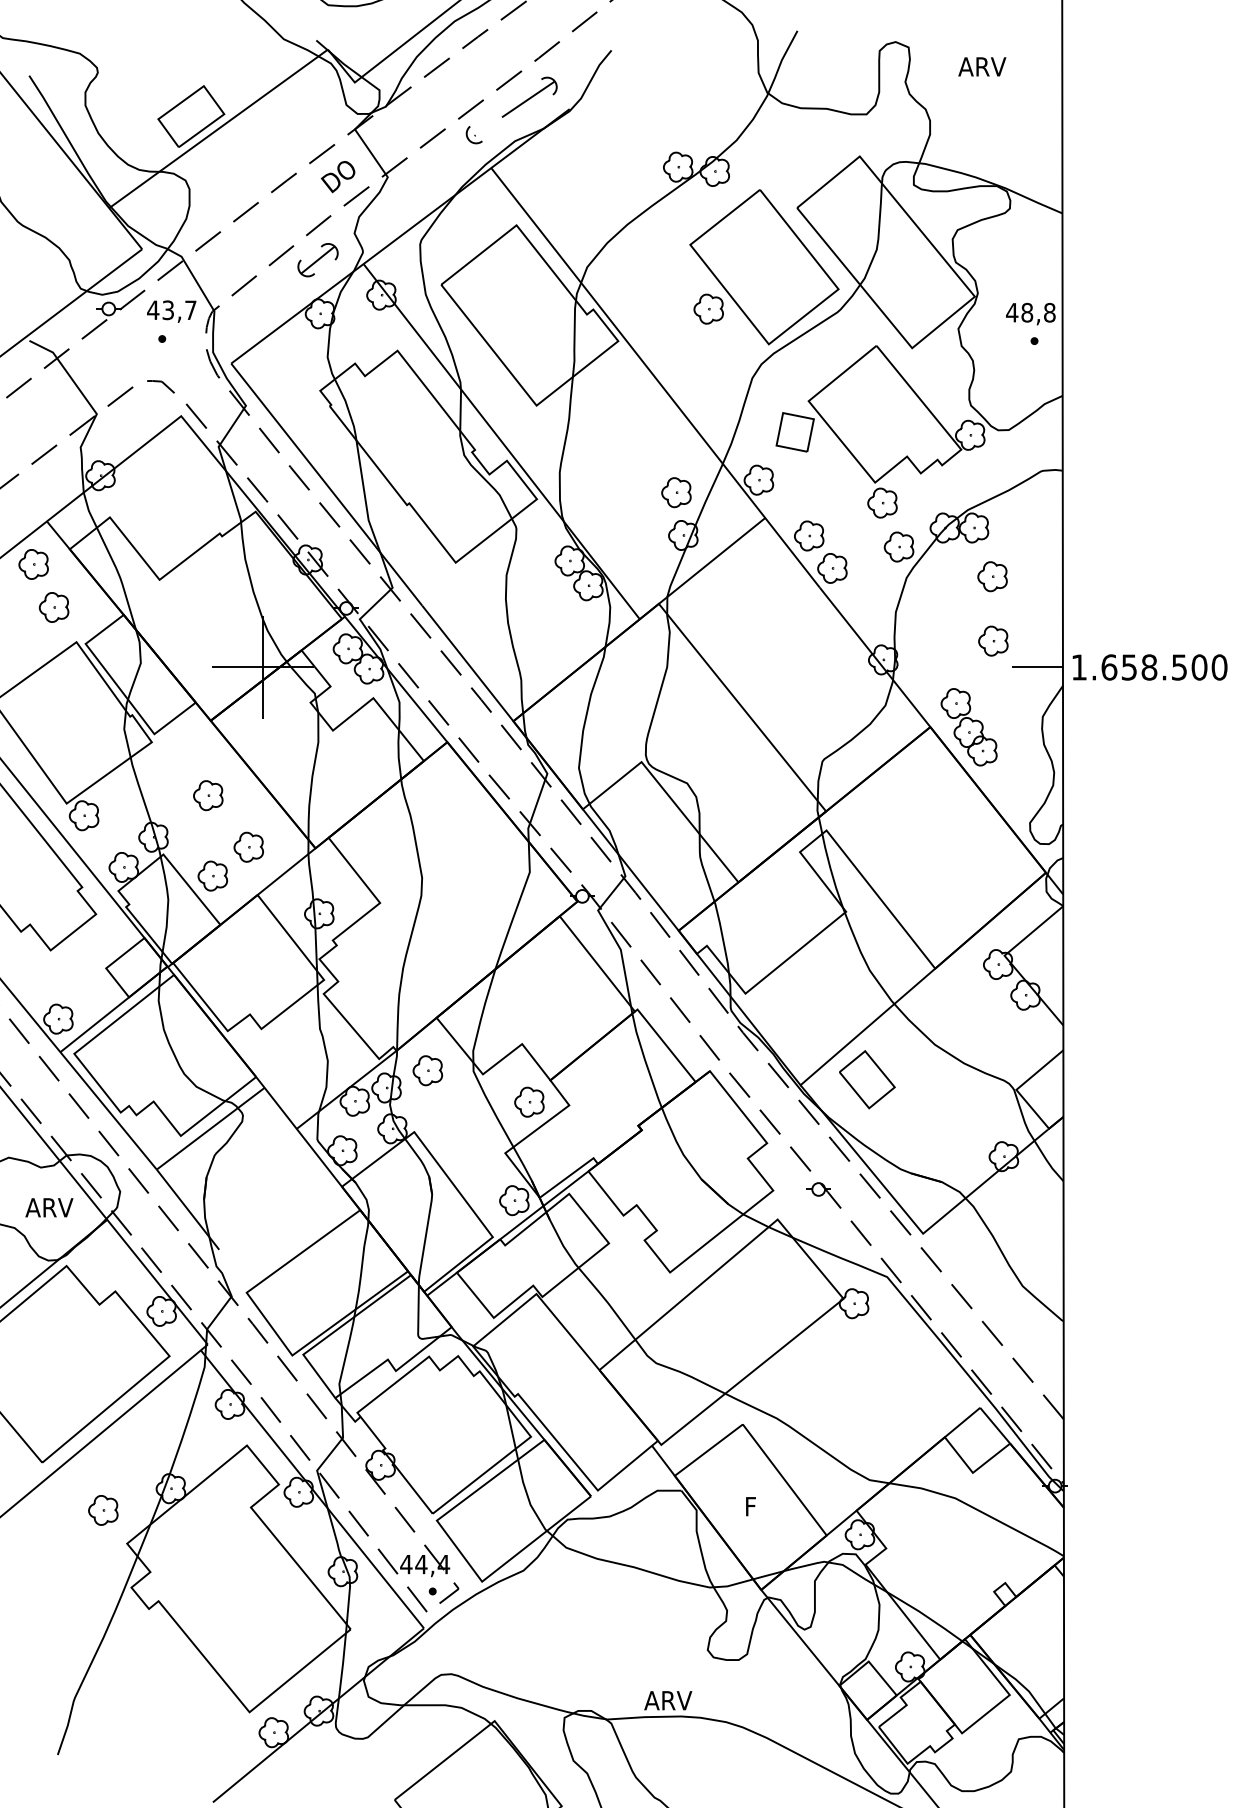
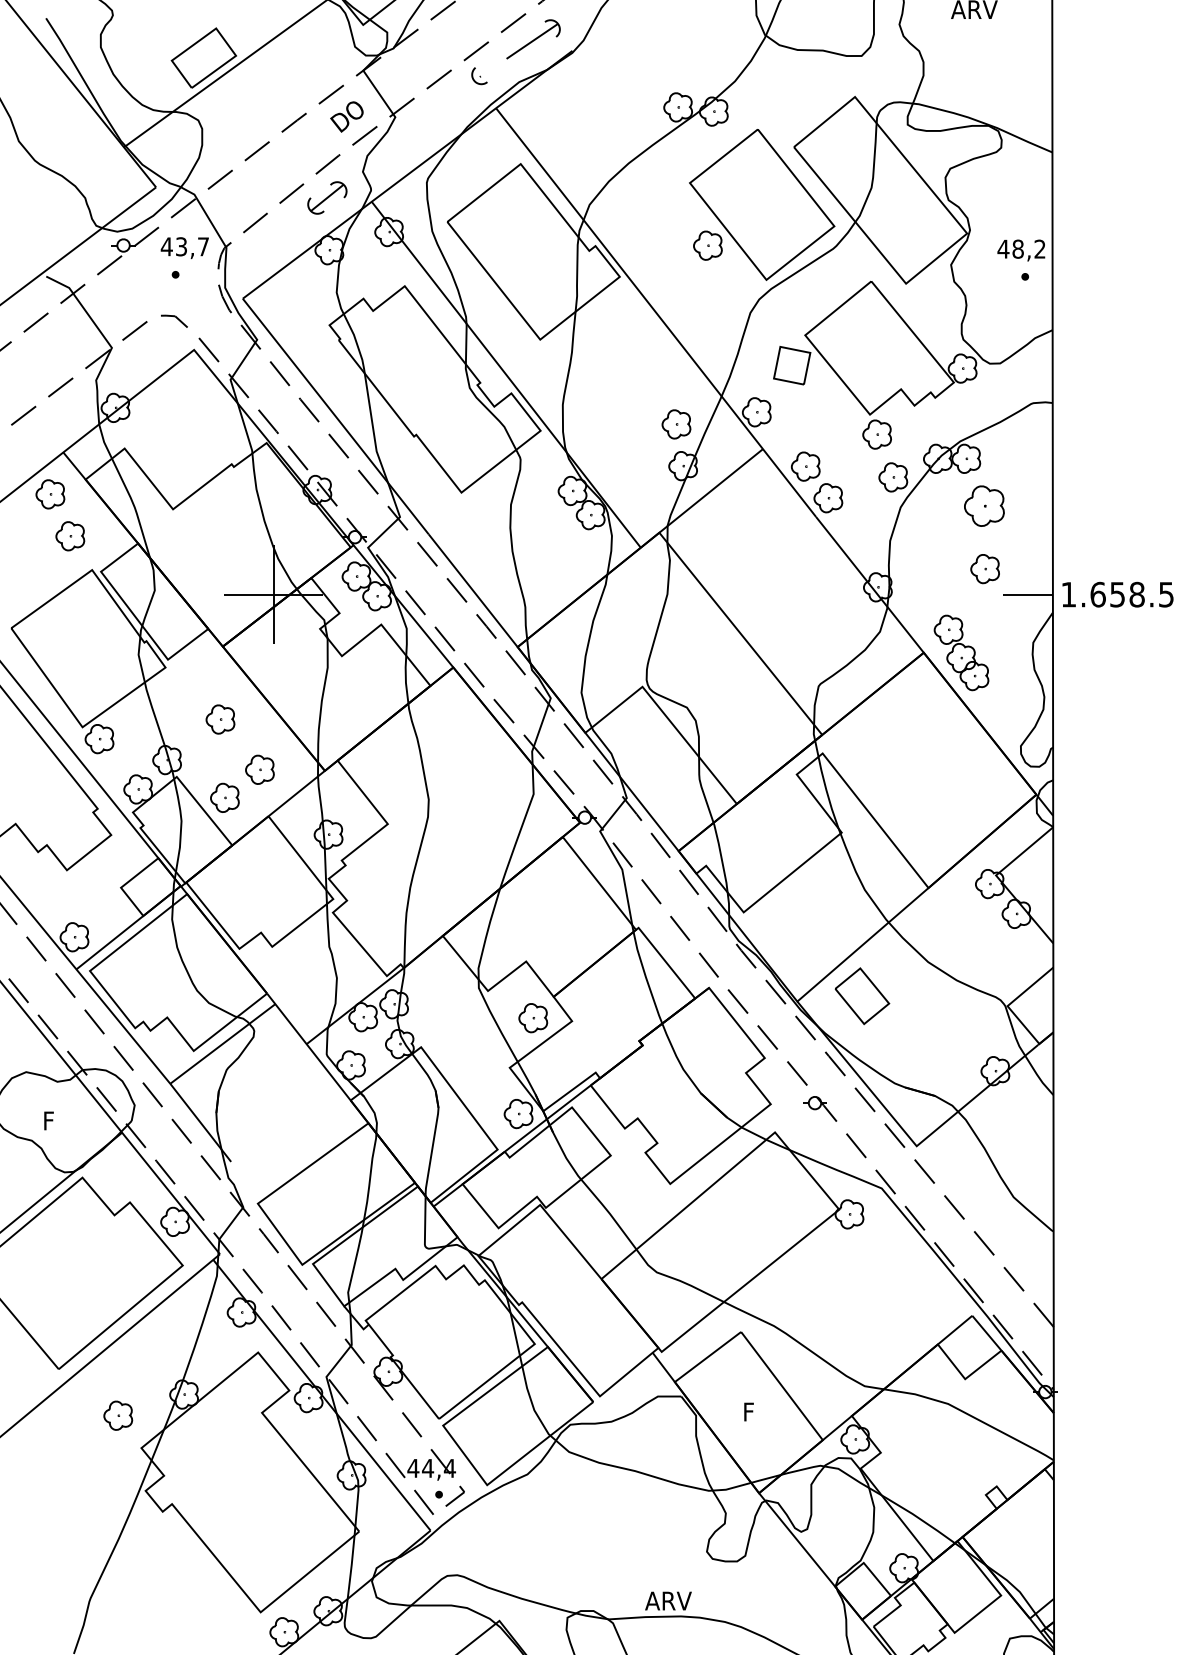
text: (1049, 312) -> (1039, 248), 48,8 -> 48,2
part: (992, 576) -> (984, 506), size x1.4
part: (427, 1070) -> (433, 987), removed
text: (49, 1207) -> (65, 1120), ARV -> F

